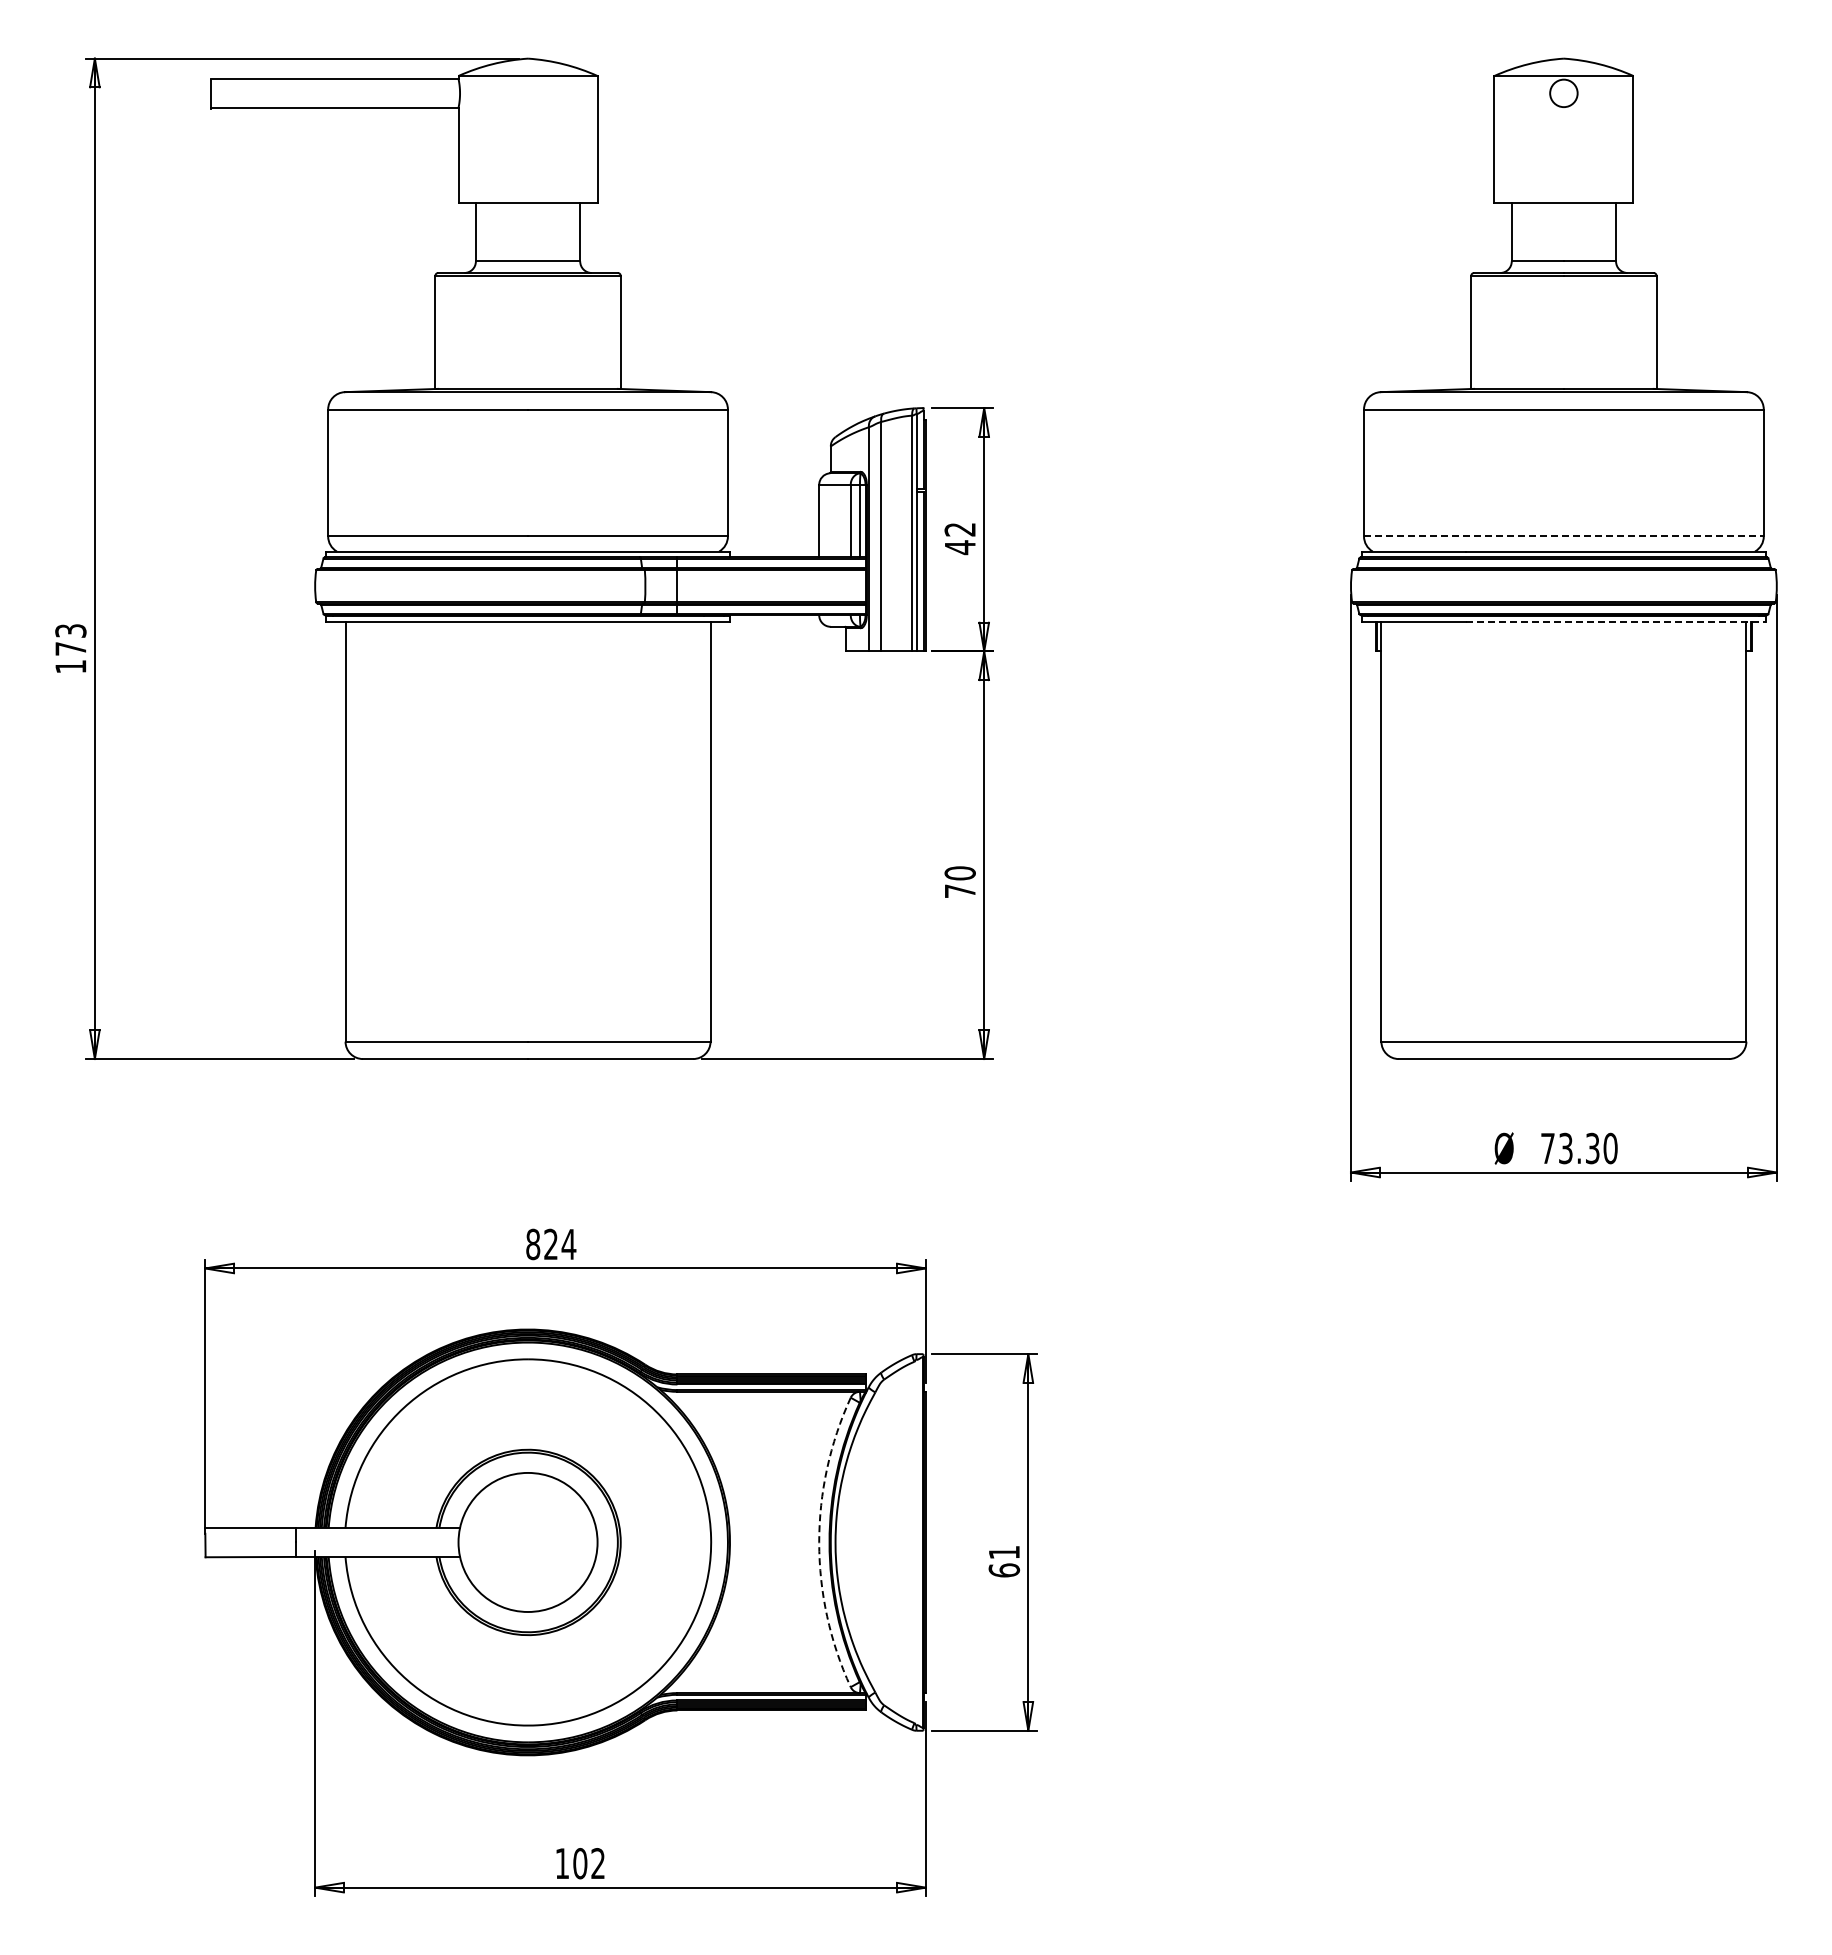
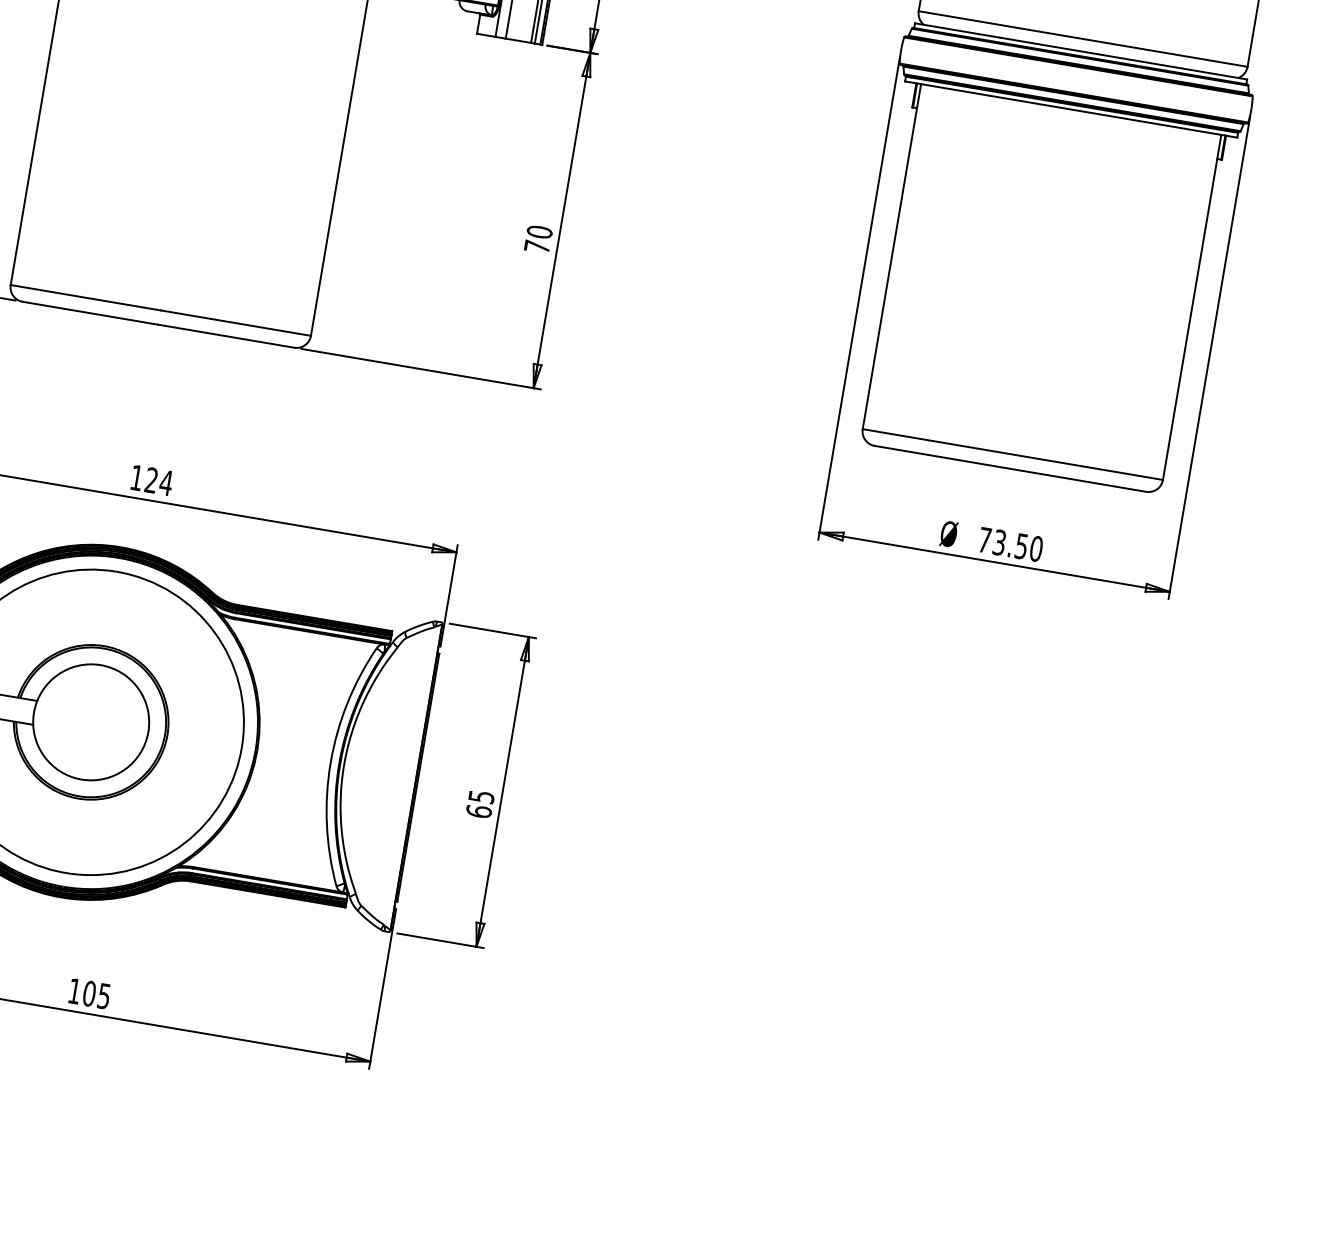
line: (1563, 536) -> (1082, 38), dashed -> solid
line: (1616, 622) -> (1114, 117), dashed -> solid
text: (1592, 1147) -> (1021, 545), 73.30 -> 73.50
text: (533, 1244) -> (137, 478), 824 -> 124
arc: (819, 1542) -> (330, 762), dashed -> solid
text: (1004, 1552) -> (481, 796), 61 -> 65
text: (597, 1863) -> (103, 996), 102 -> 105

